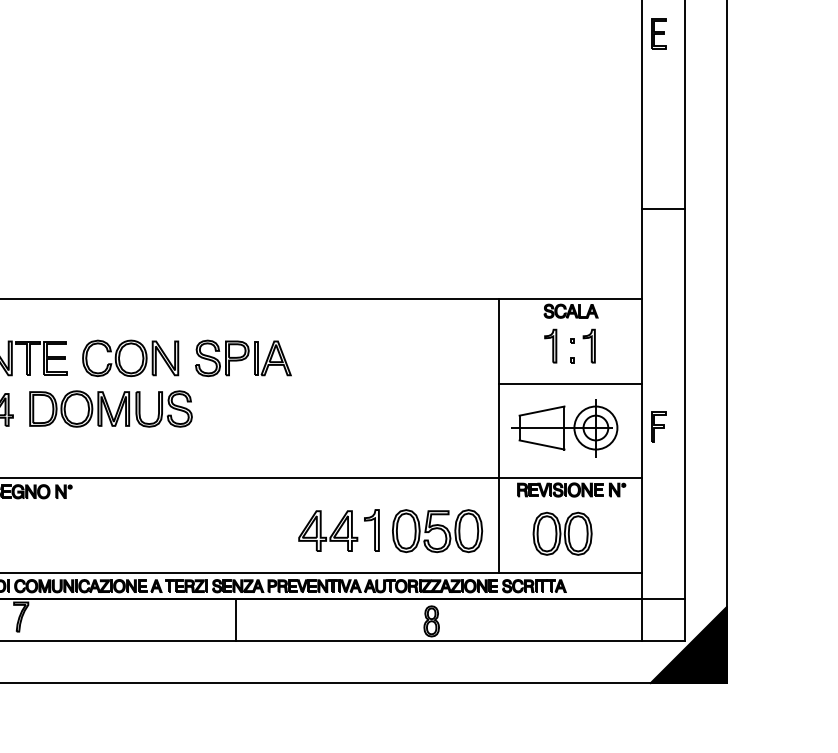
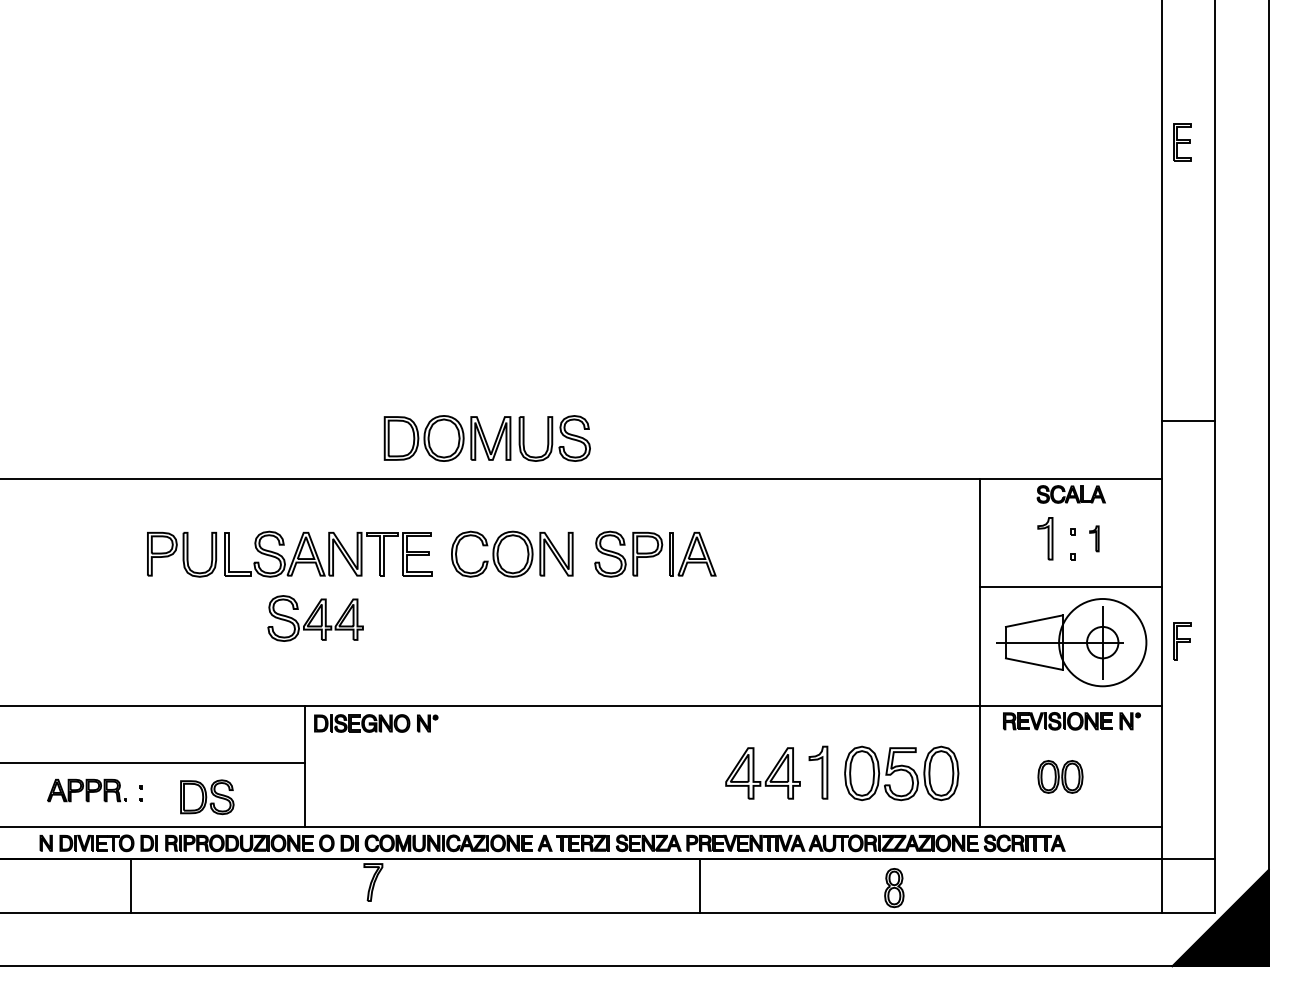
line: (663, 208) -> (1188, 420), moved
part: (589, 345) -> (1094, 538), size x0.6
part: (110, 409) -> (486, 438), moved
circle: (595, 427) -> (1102, 642), size x1.6
part: (562, 533) -> (1060, 776), size x0.6
line: (236, 619) -> (700, 885), moved

